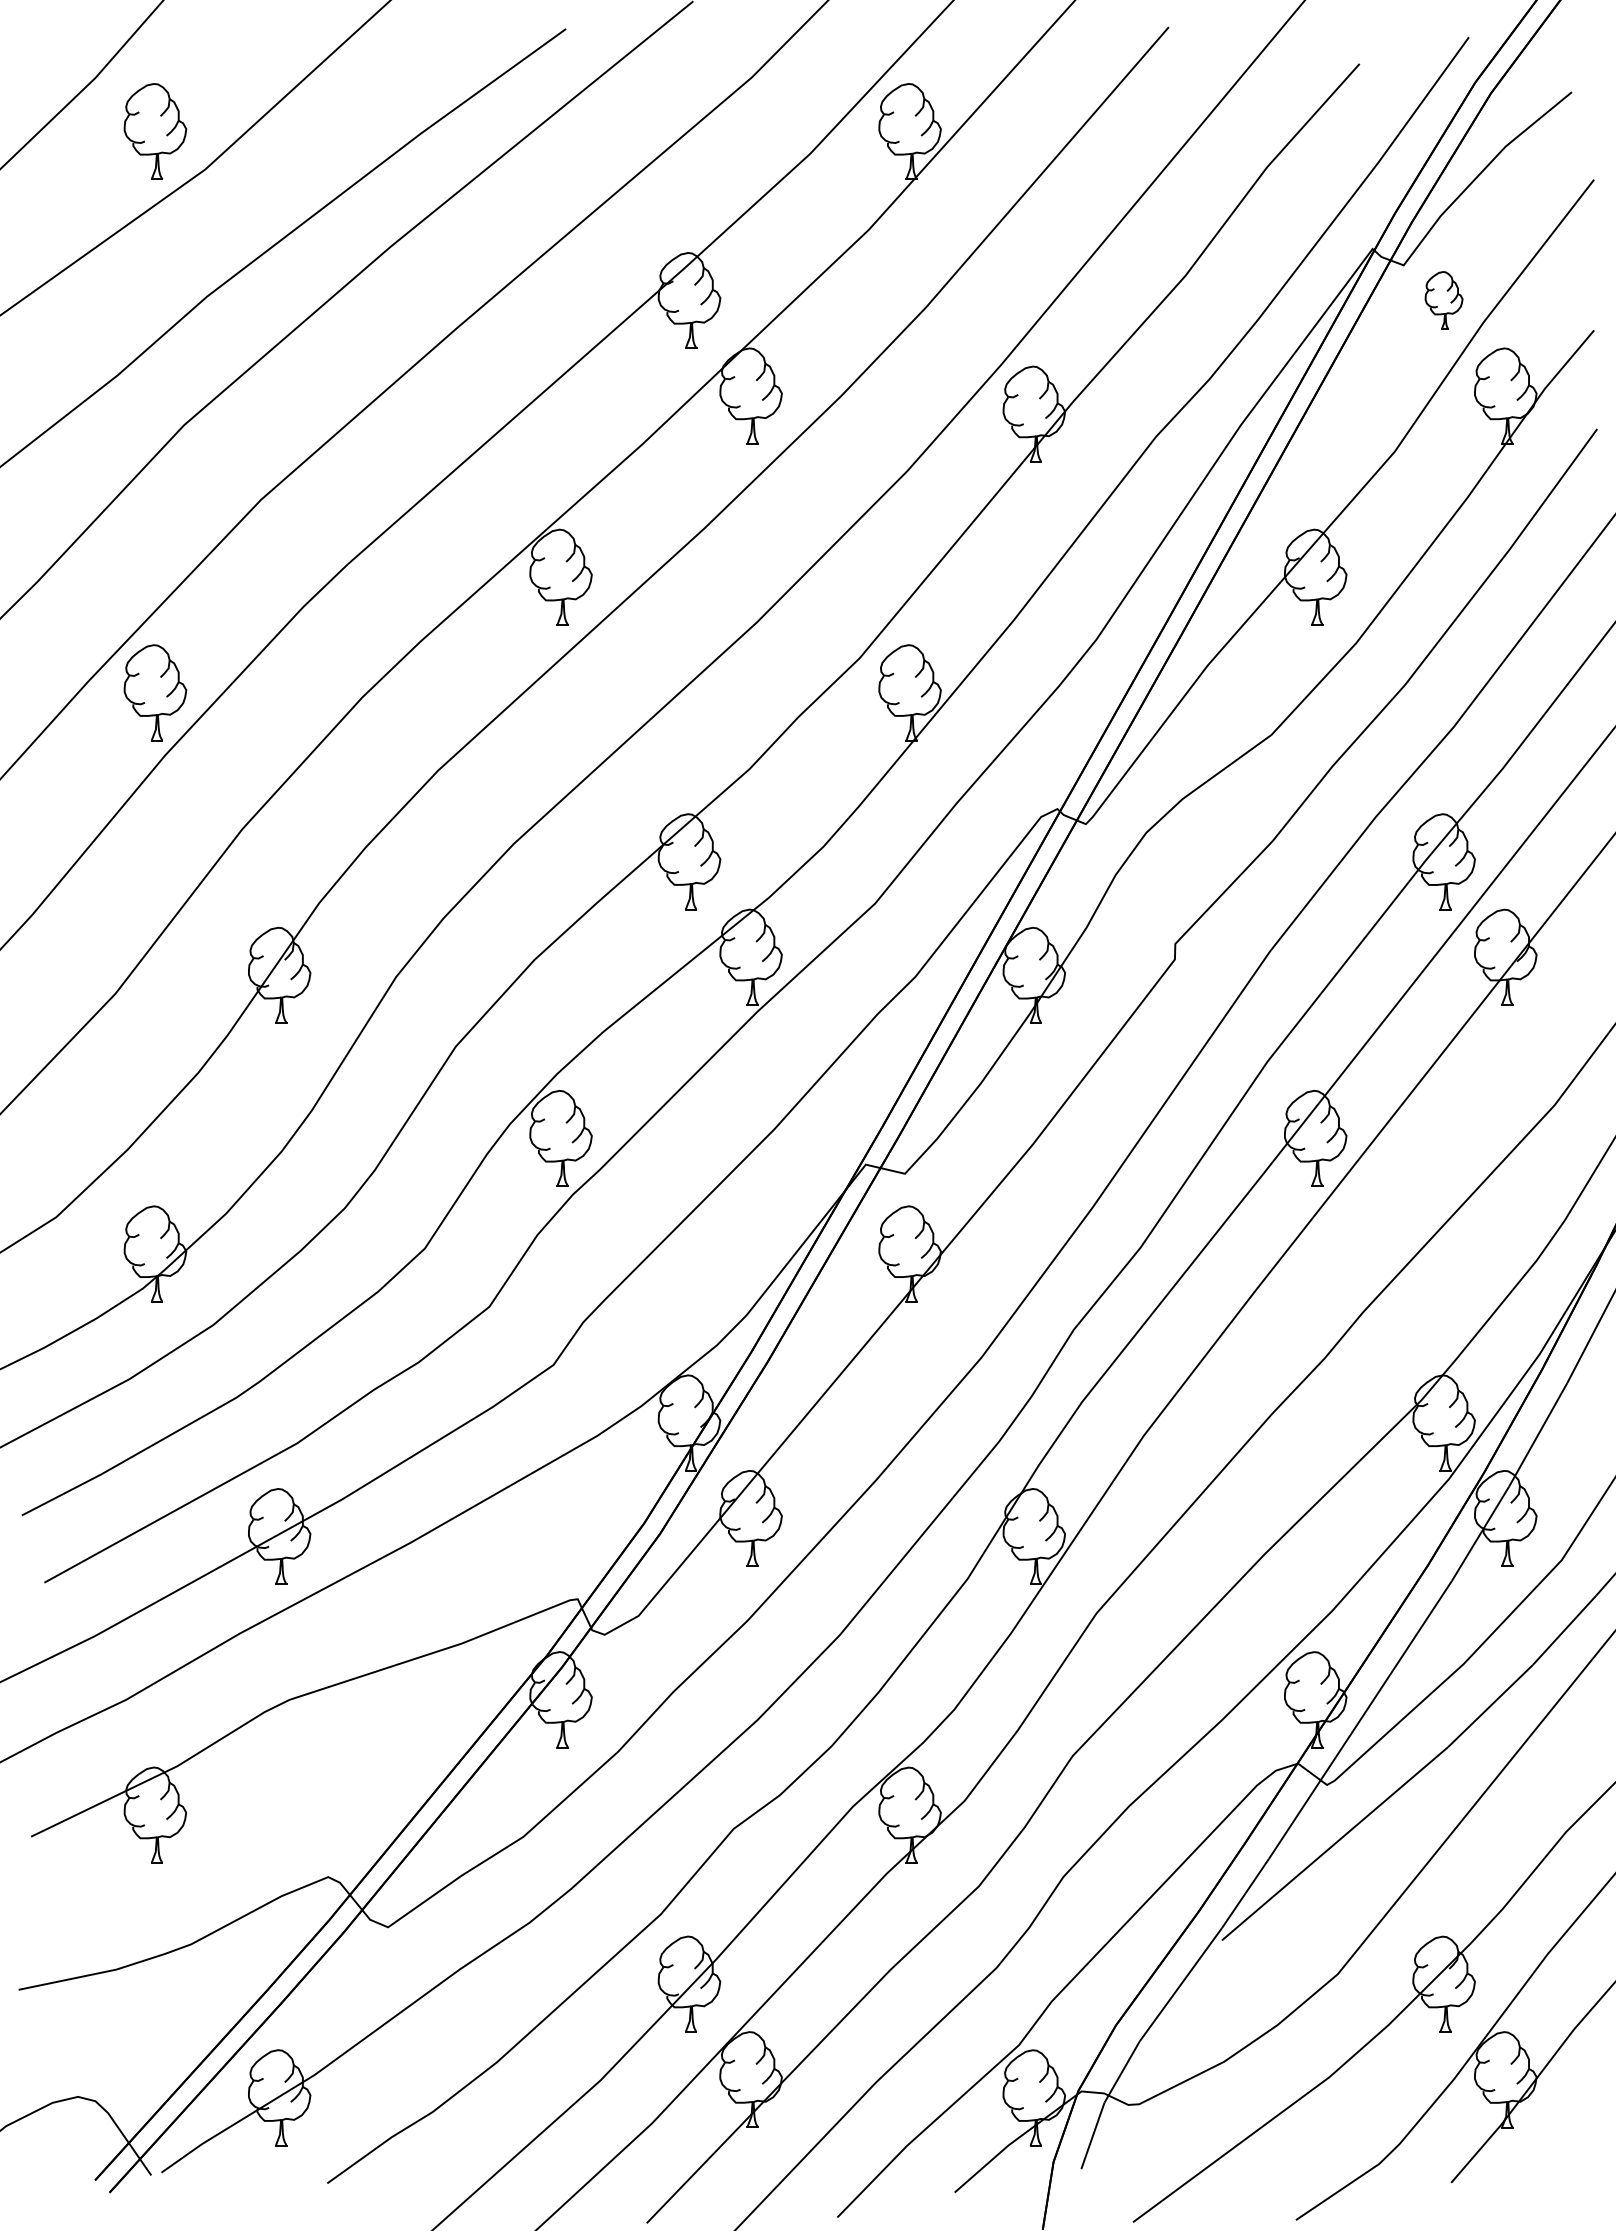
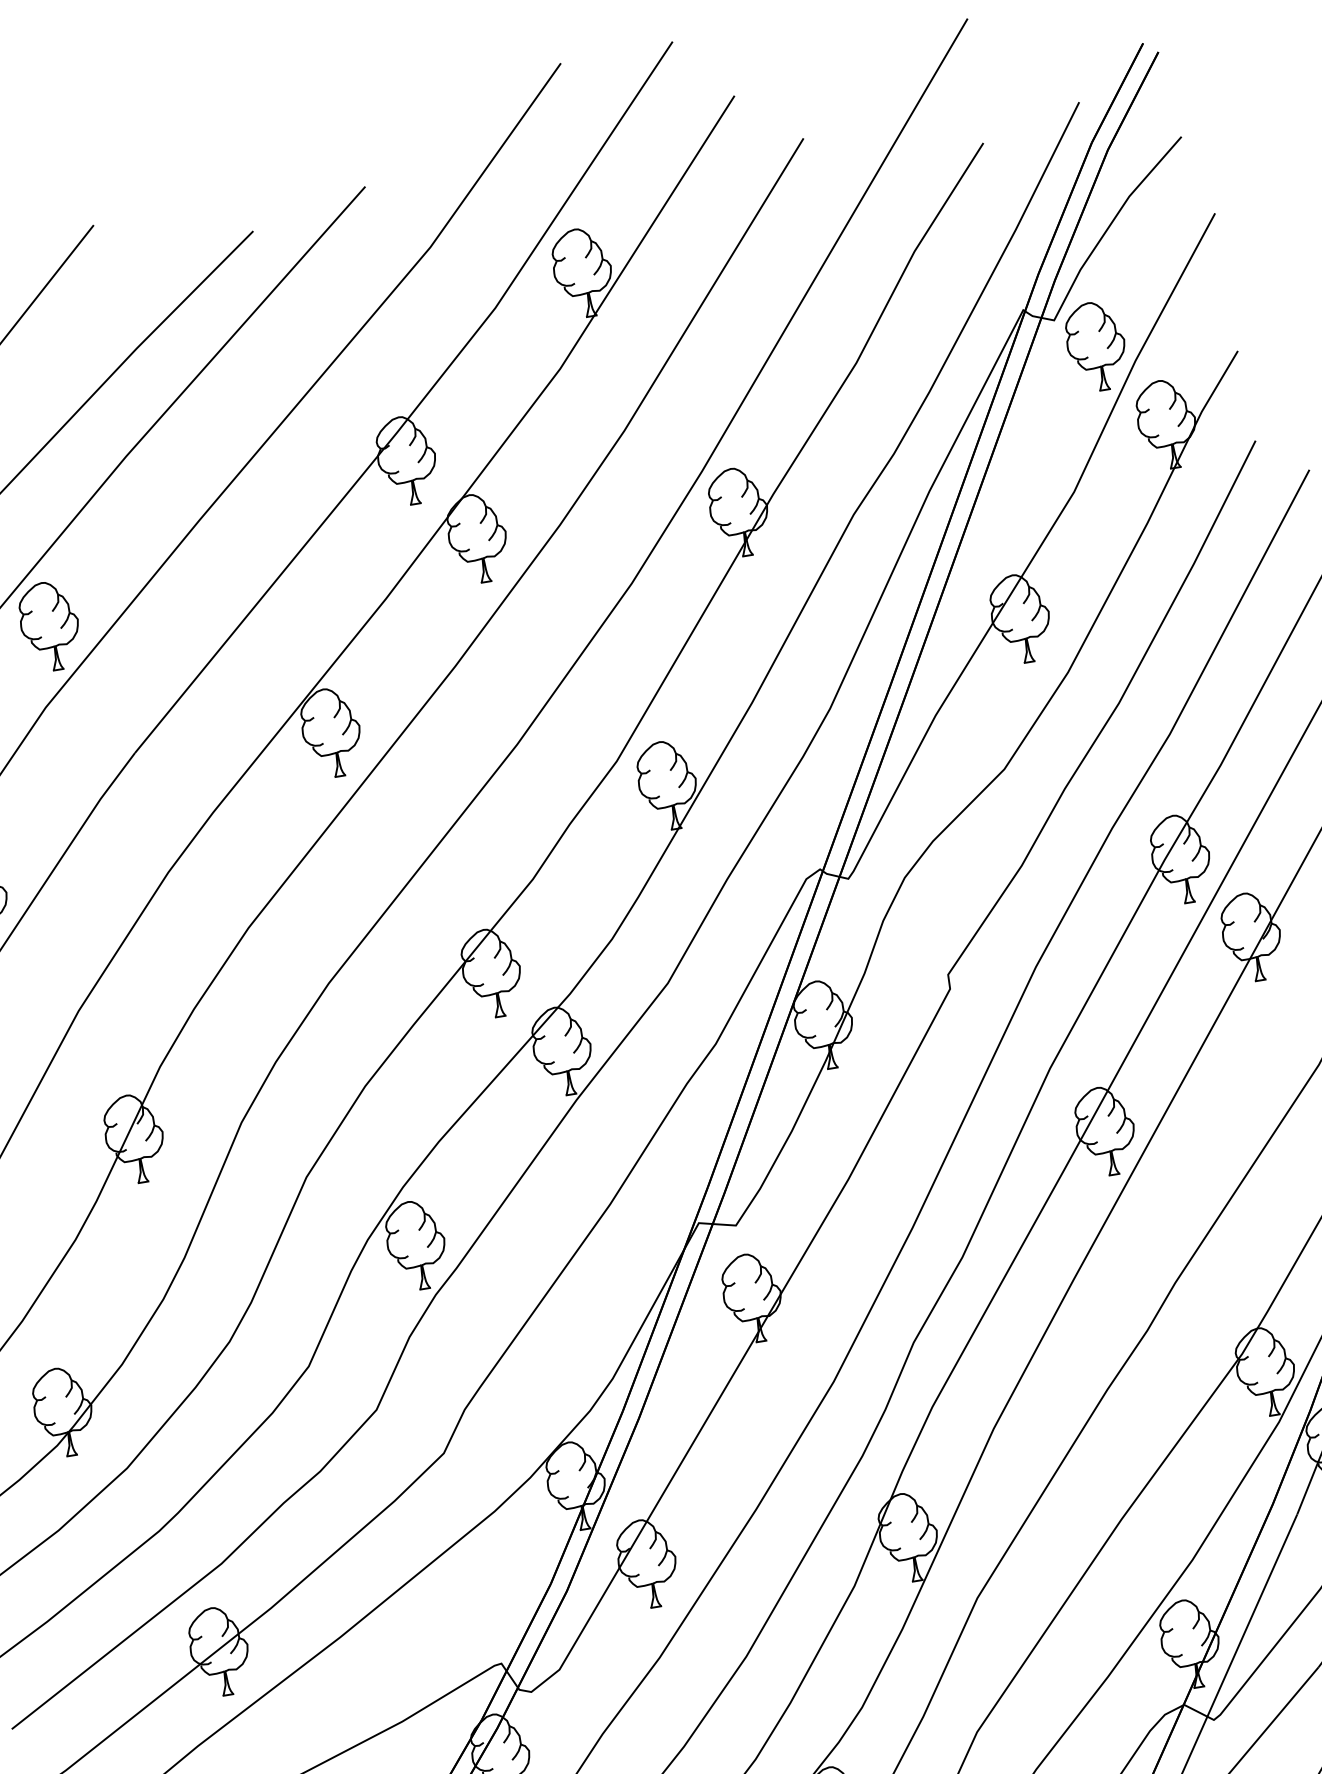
part: (1443, 300) -> (1095, 346), size x1.67
part: (279, 413) -> (49, 625), added

